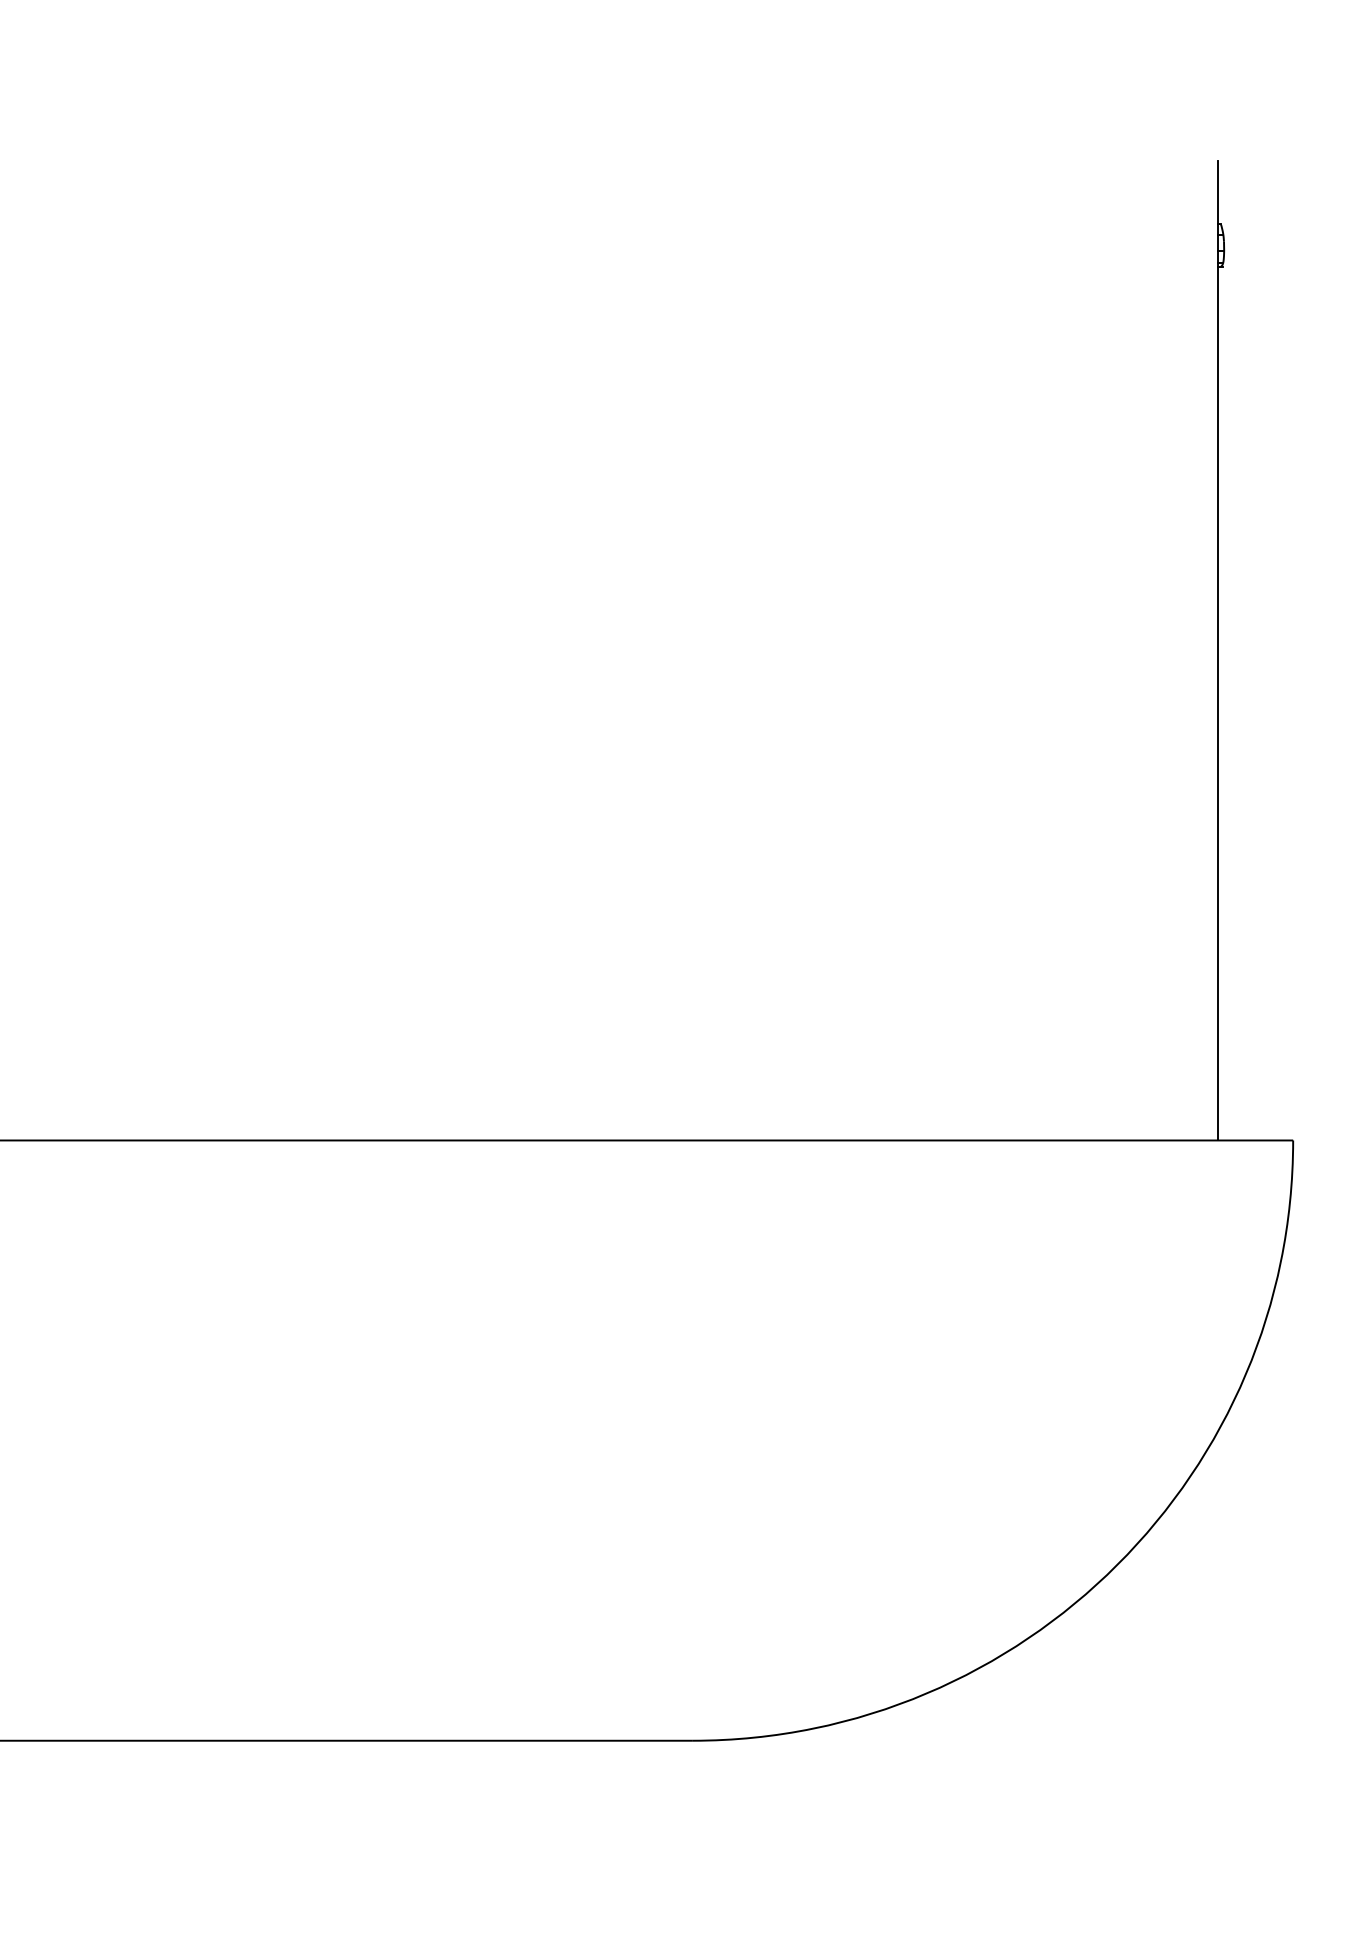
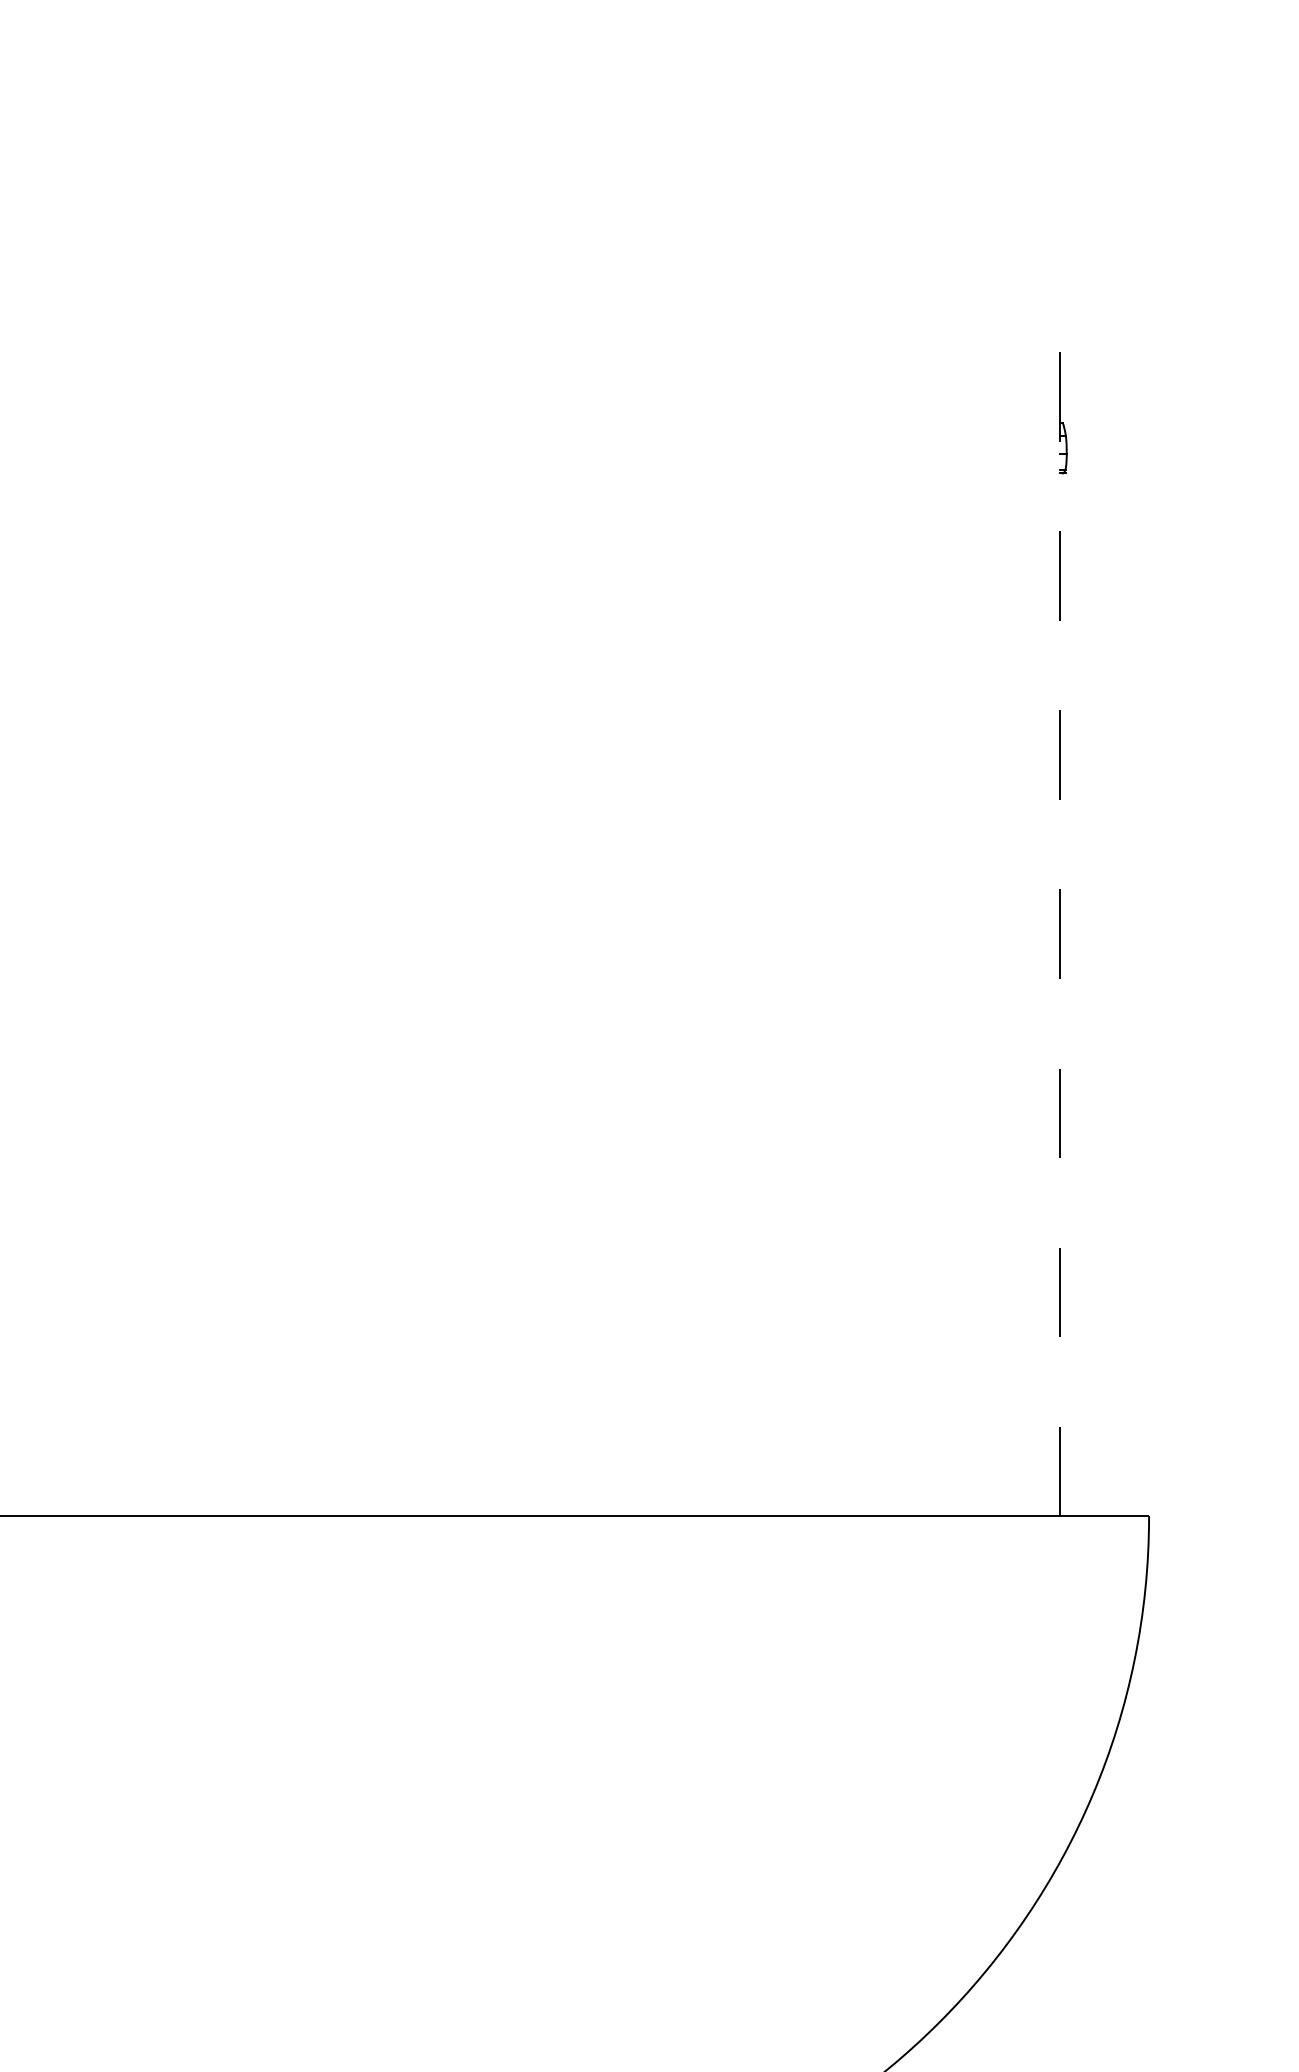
line: (1218, 650) -> (1060, 931), solid -> dashed

